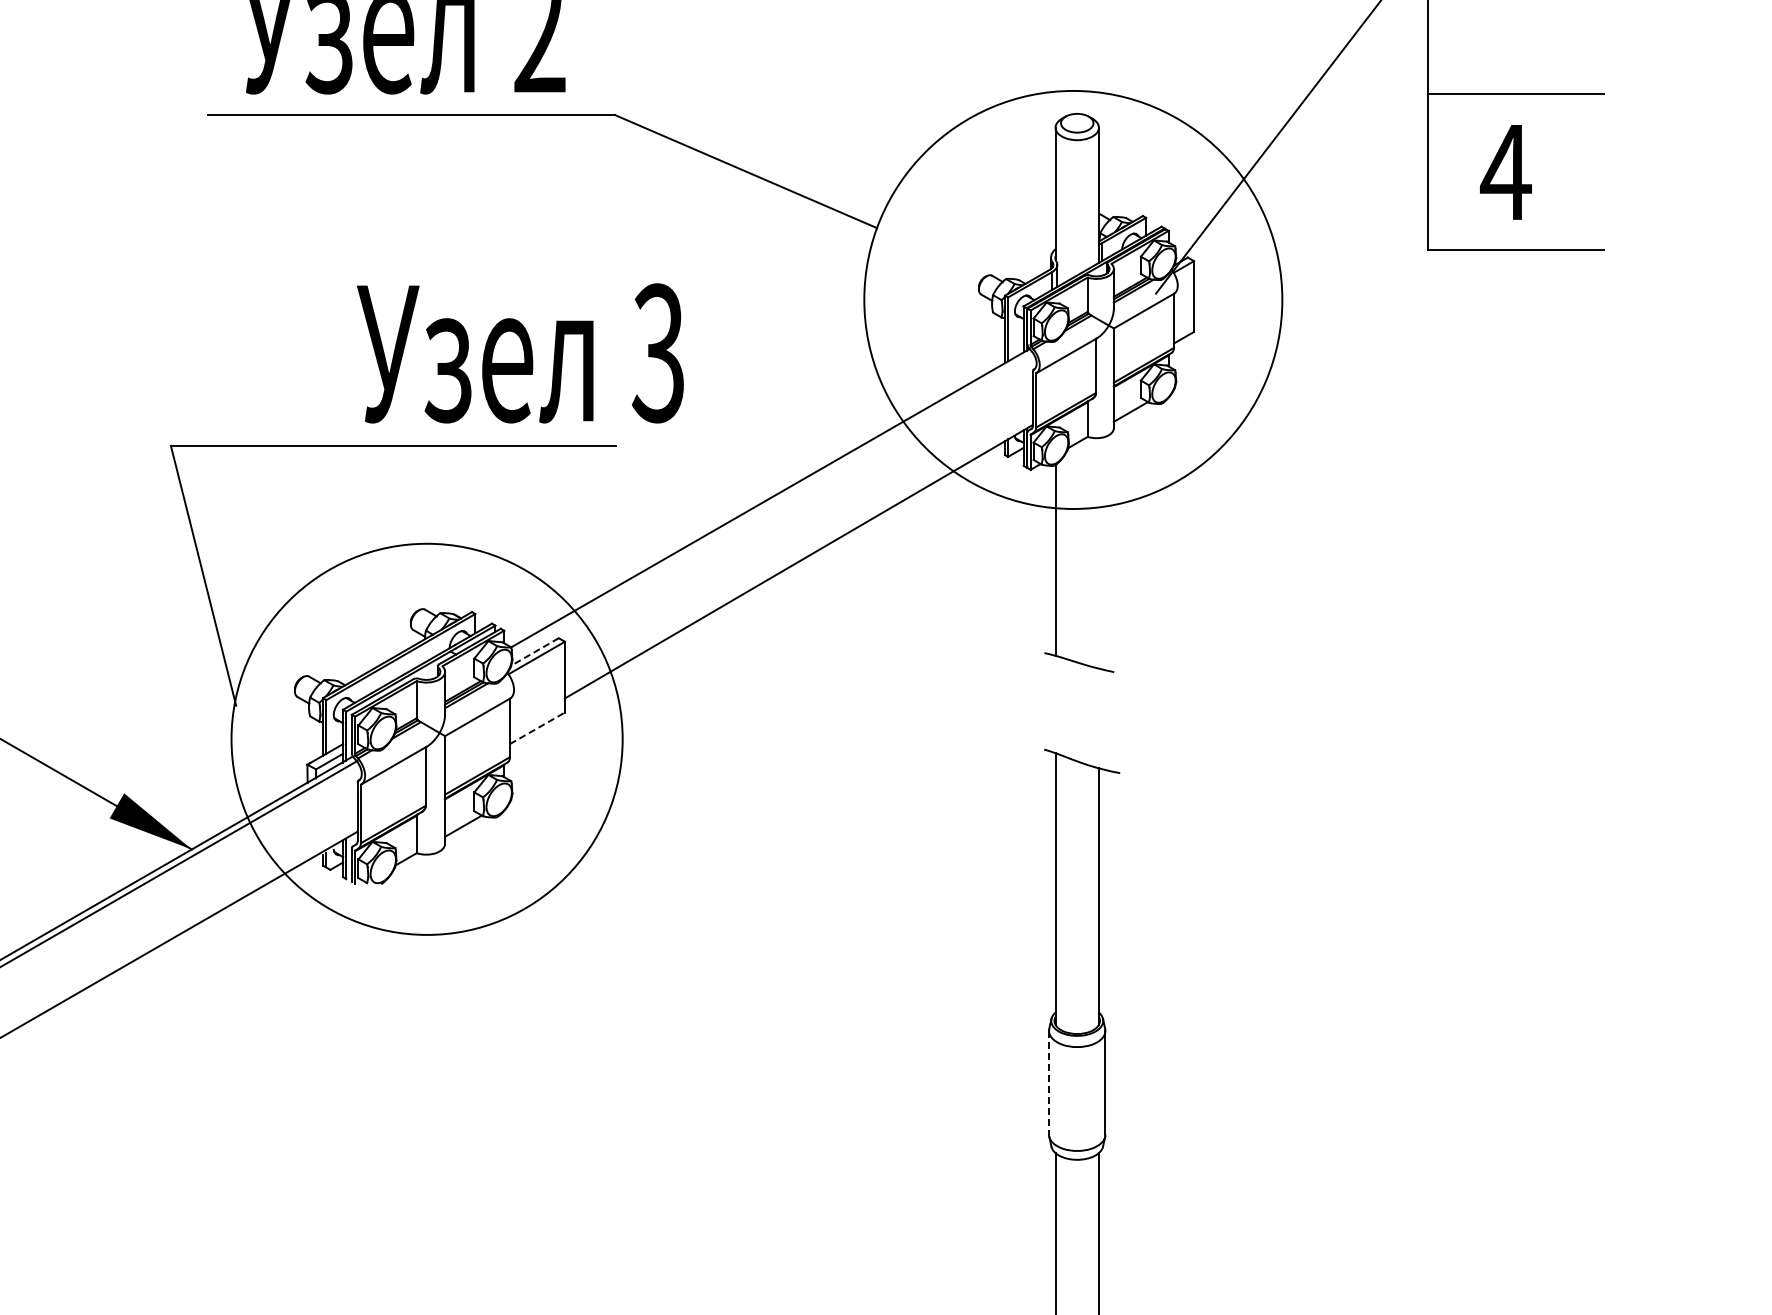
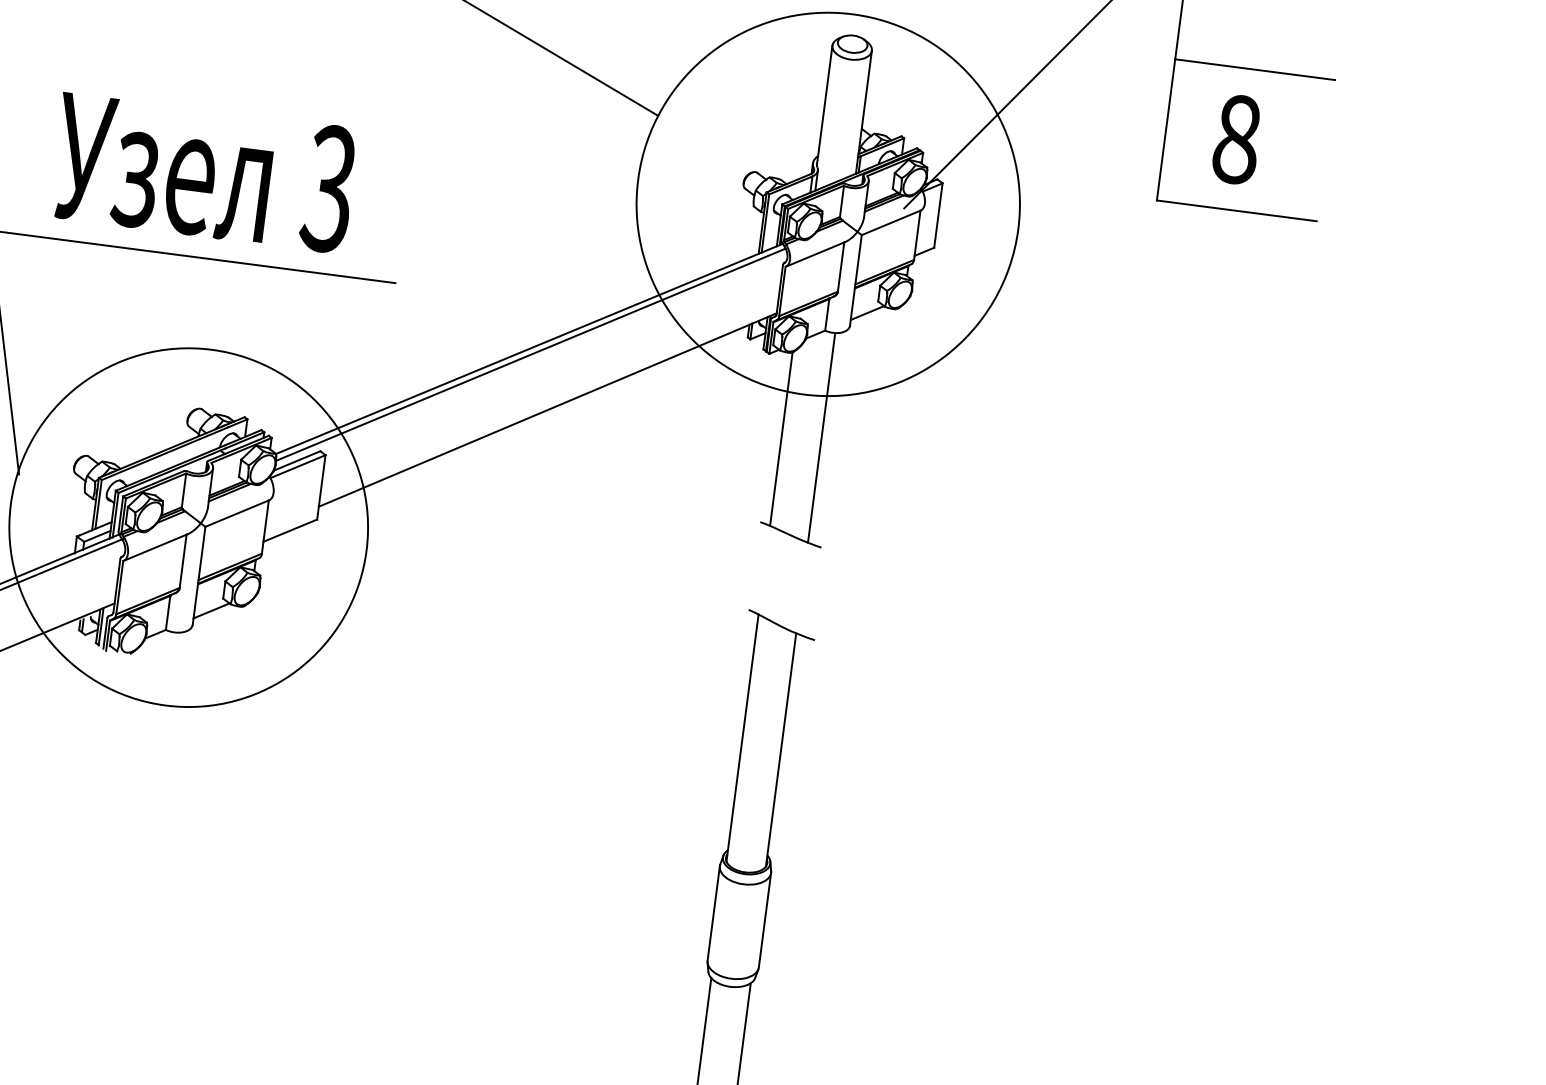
text: (1505, 172) -> (1236, 139), 4 -> 8
text: (520, 353) -> (203, 172), moved
line: (772, 503) -> (530, 353), added
line: (1098, 553) -> (821, 437), added
line: (534, 652) -> (296, 461), dashed -> solid
line: (537, 728) -> (290, 530), dashed -> solid
line: (1049, 1082) -> (714, 913), dashed -> solid

